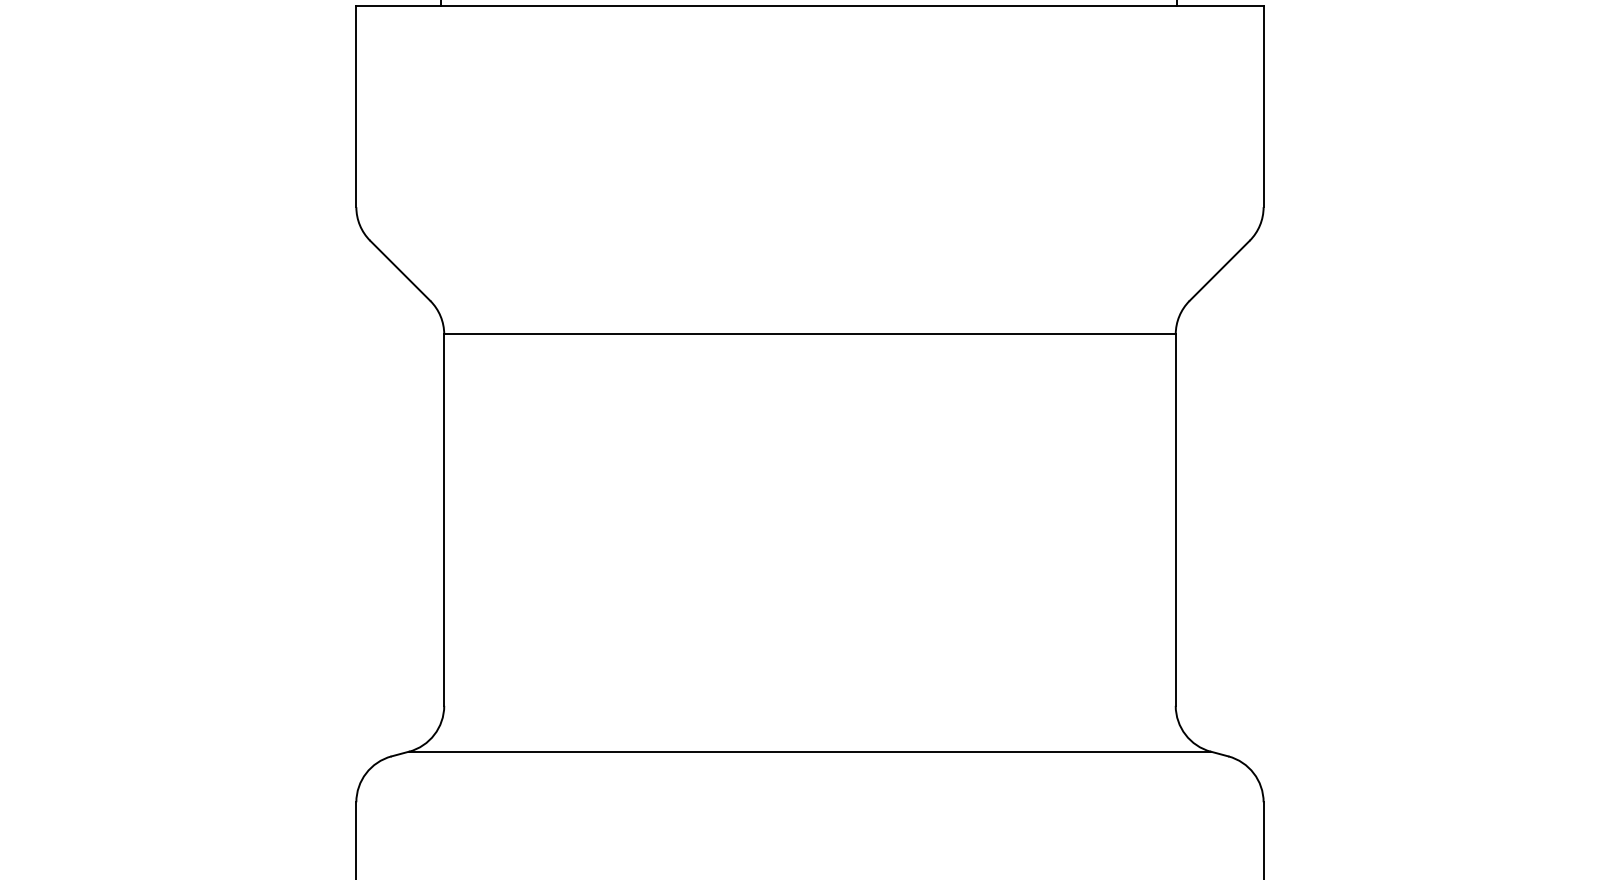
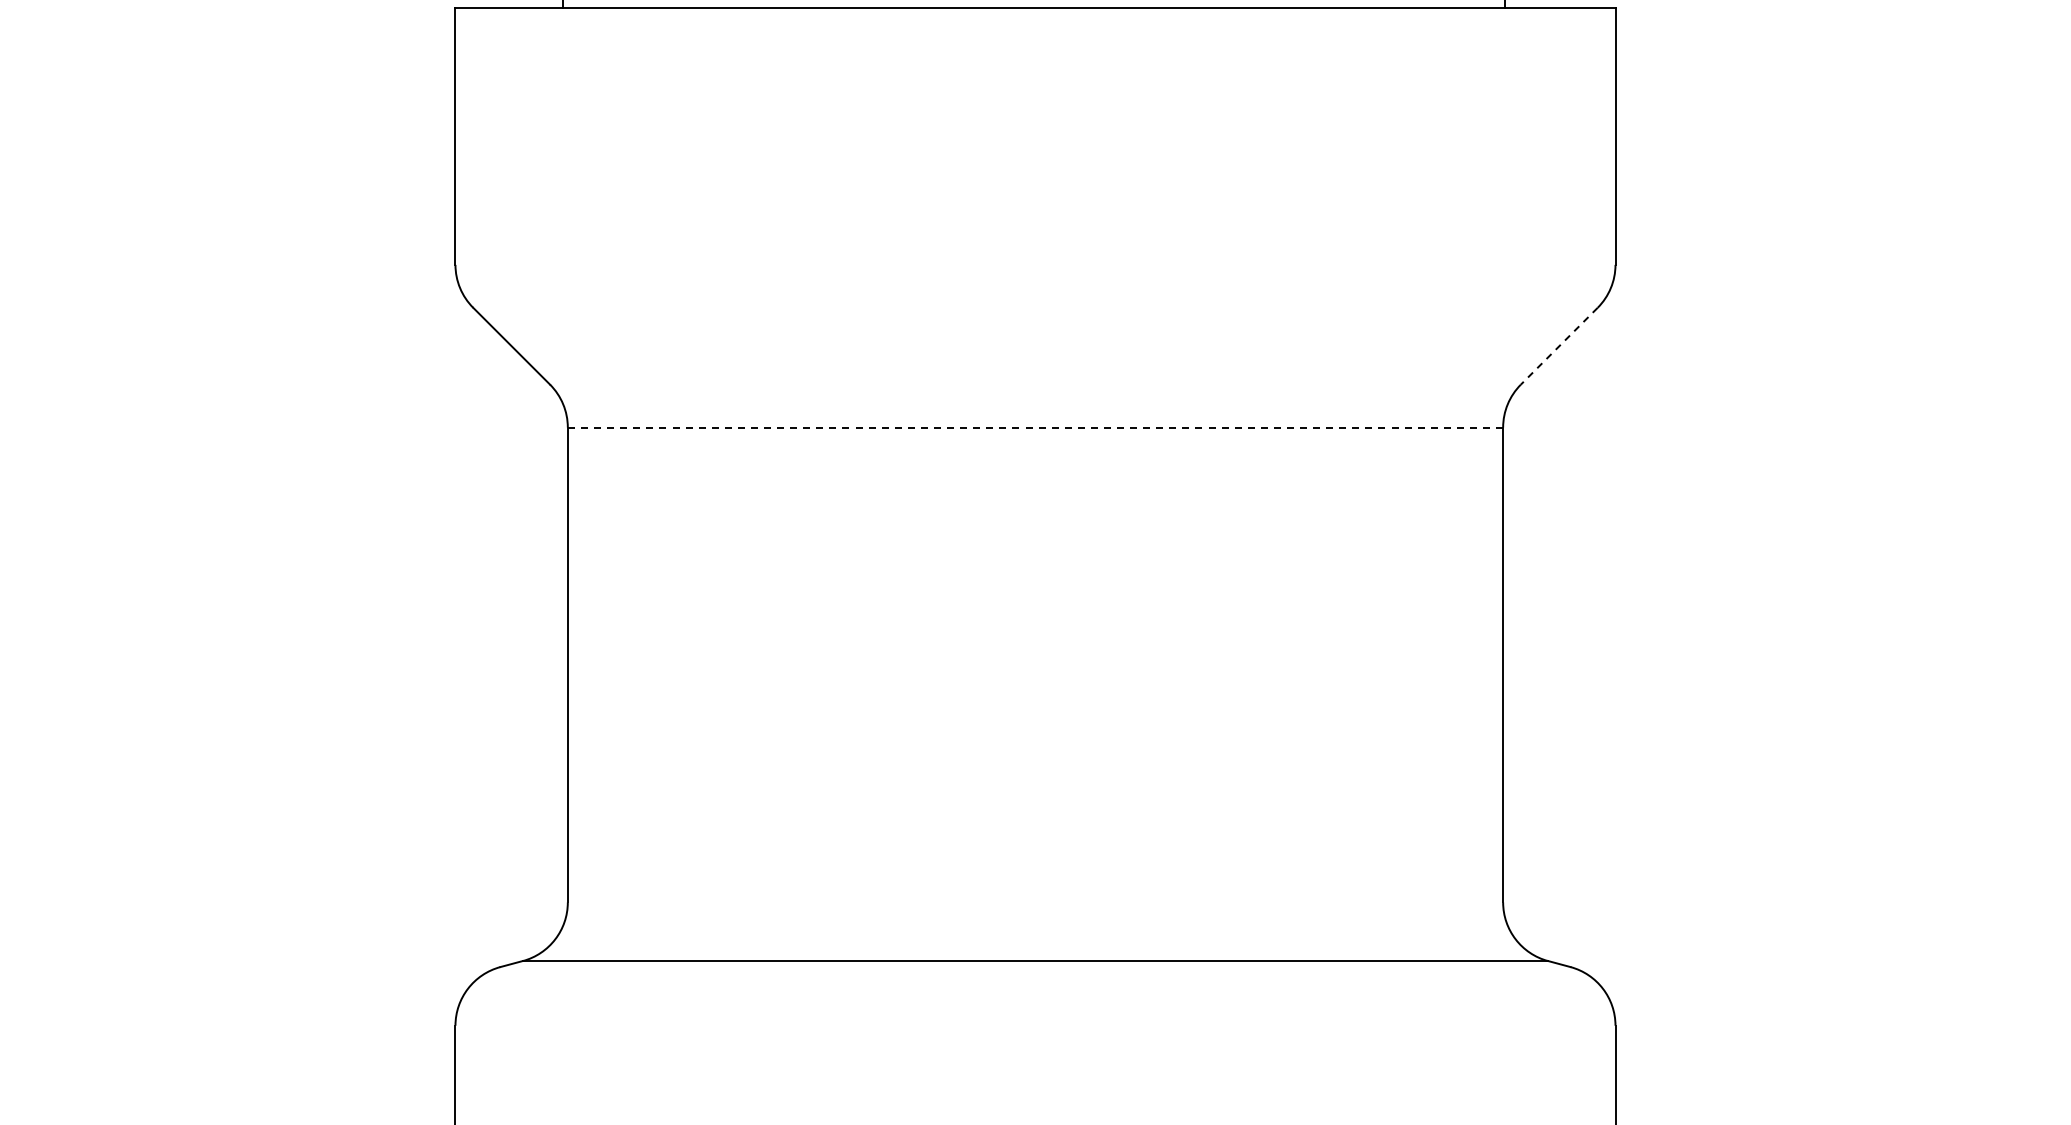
line: (1219, 271) -> (1558, 346), solid -> dashed
line: (810, 334) -> (1035, 427), solid -> dashed

